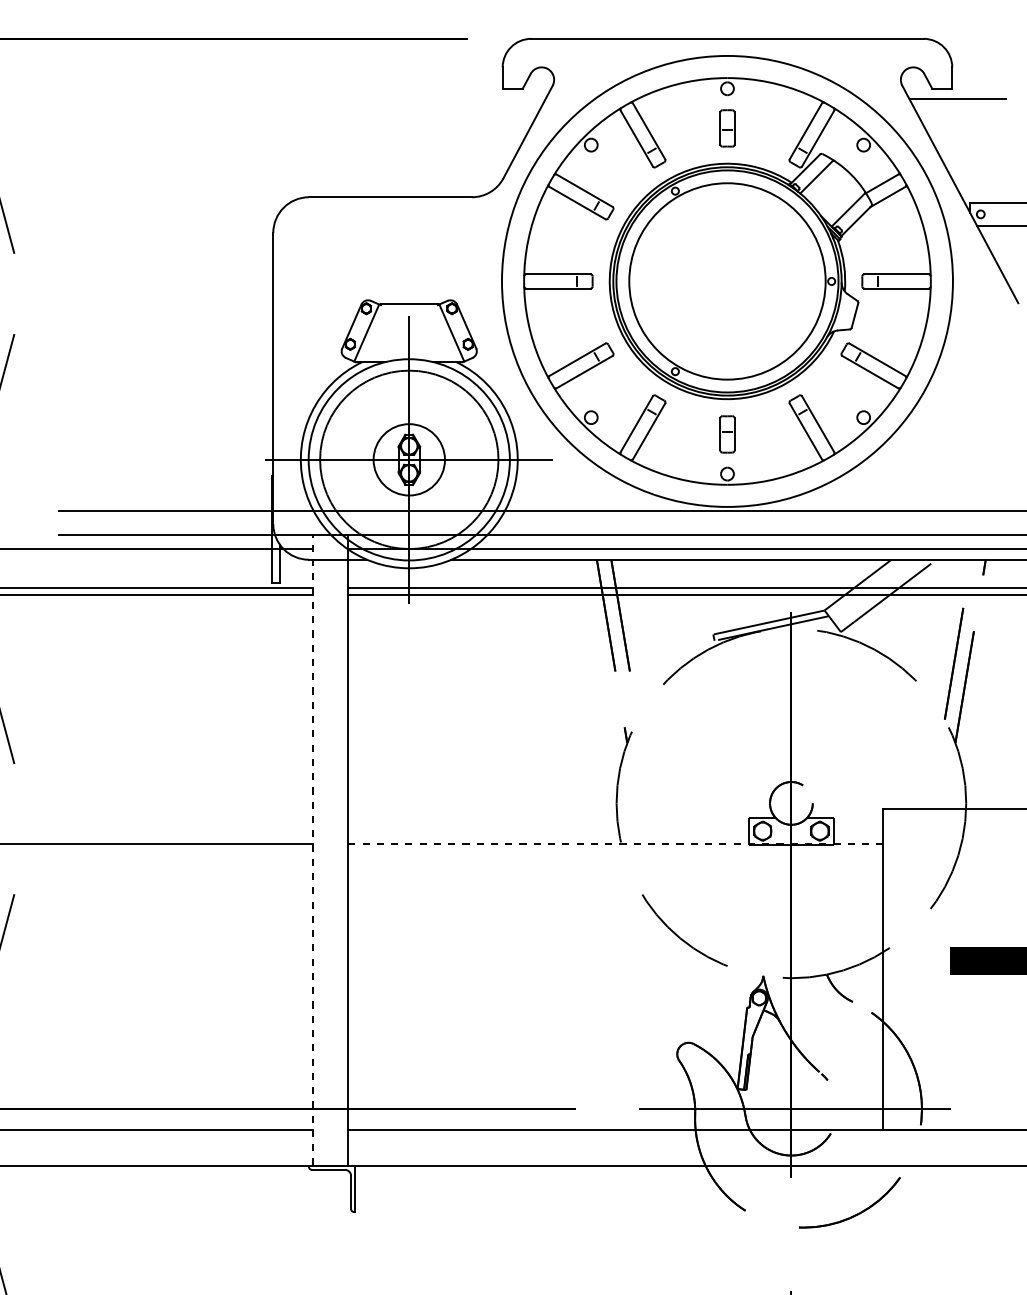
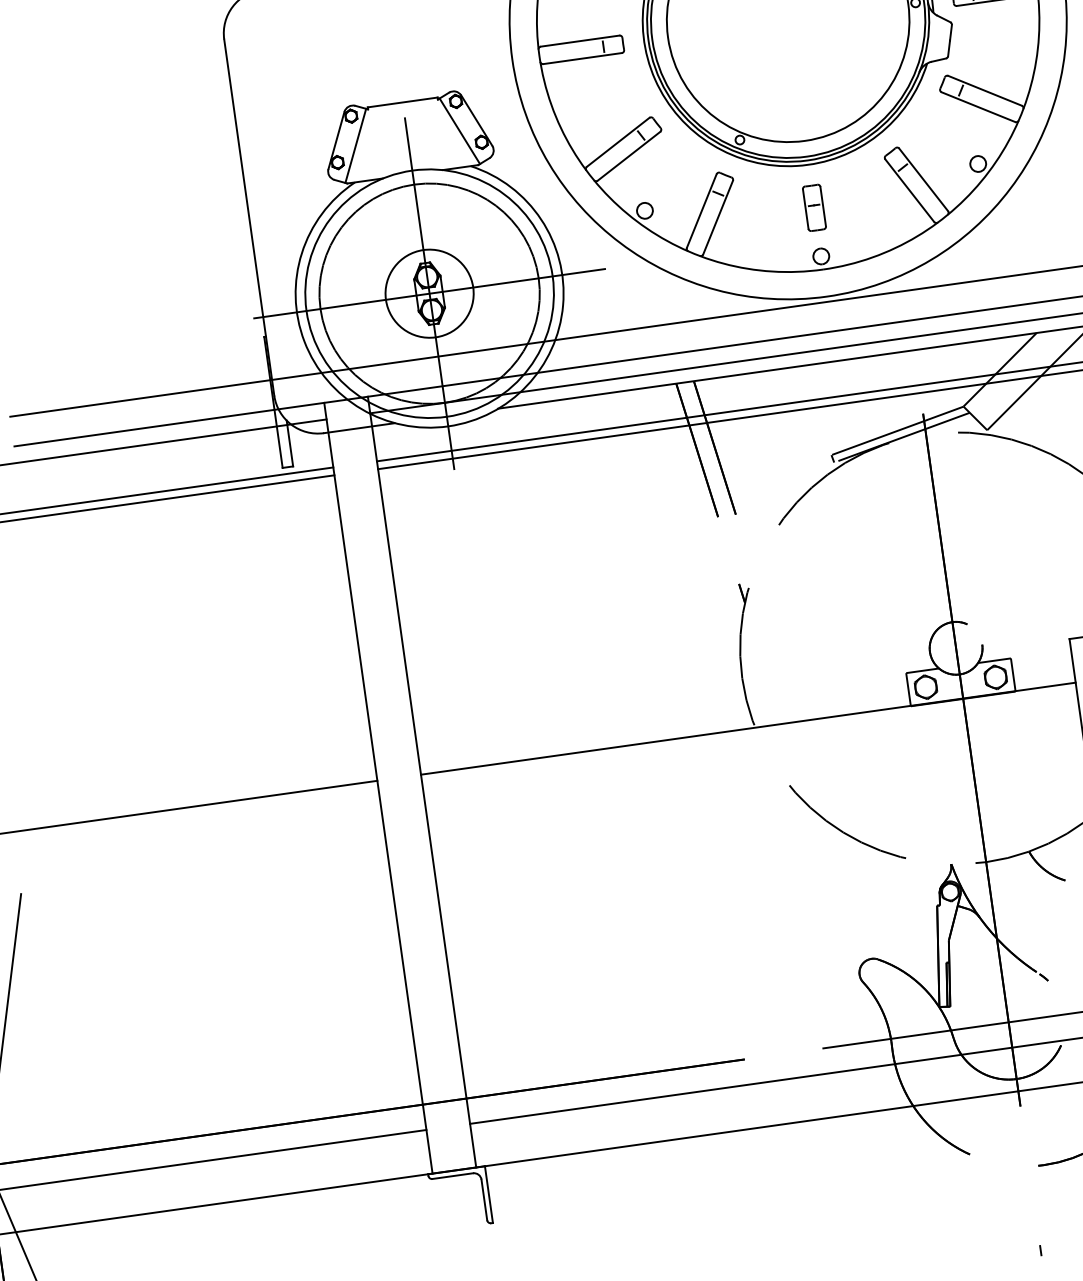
line: (615, 844) -> (747, 728), dashed -> solid
line: (312, 850) -> (378, 788), dashed -> solid

